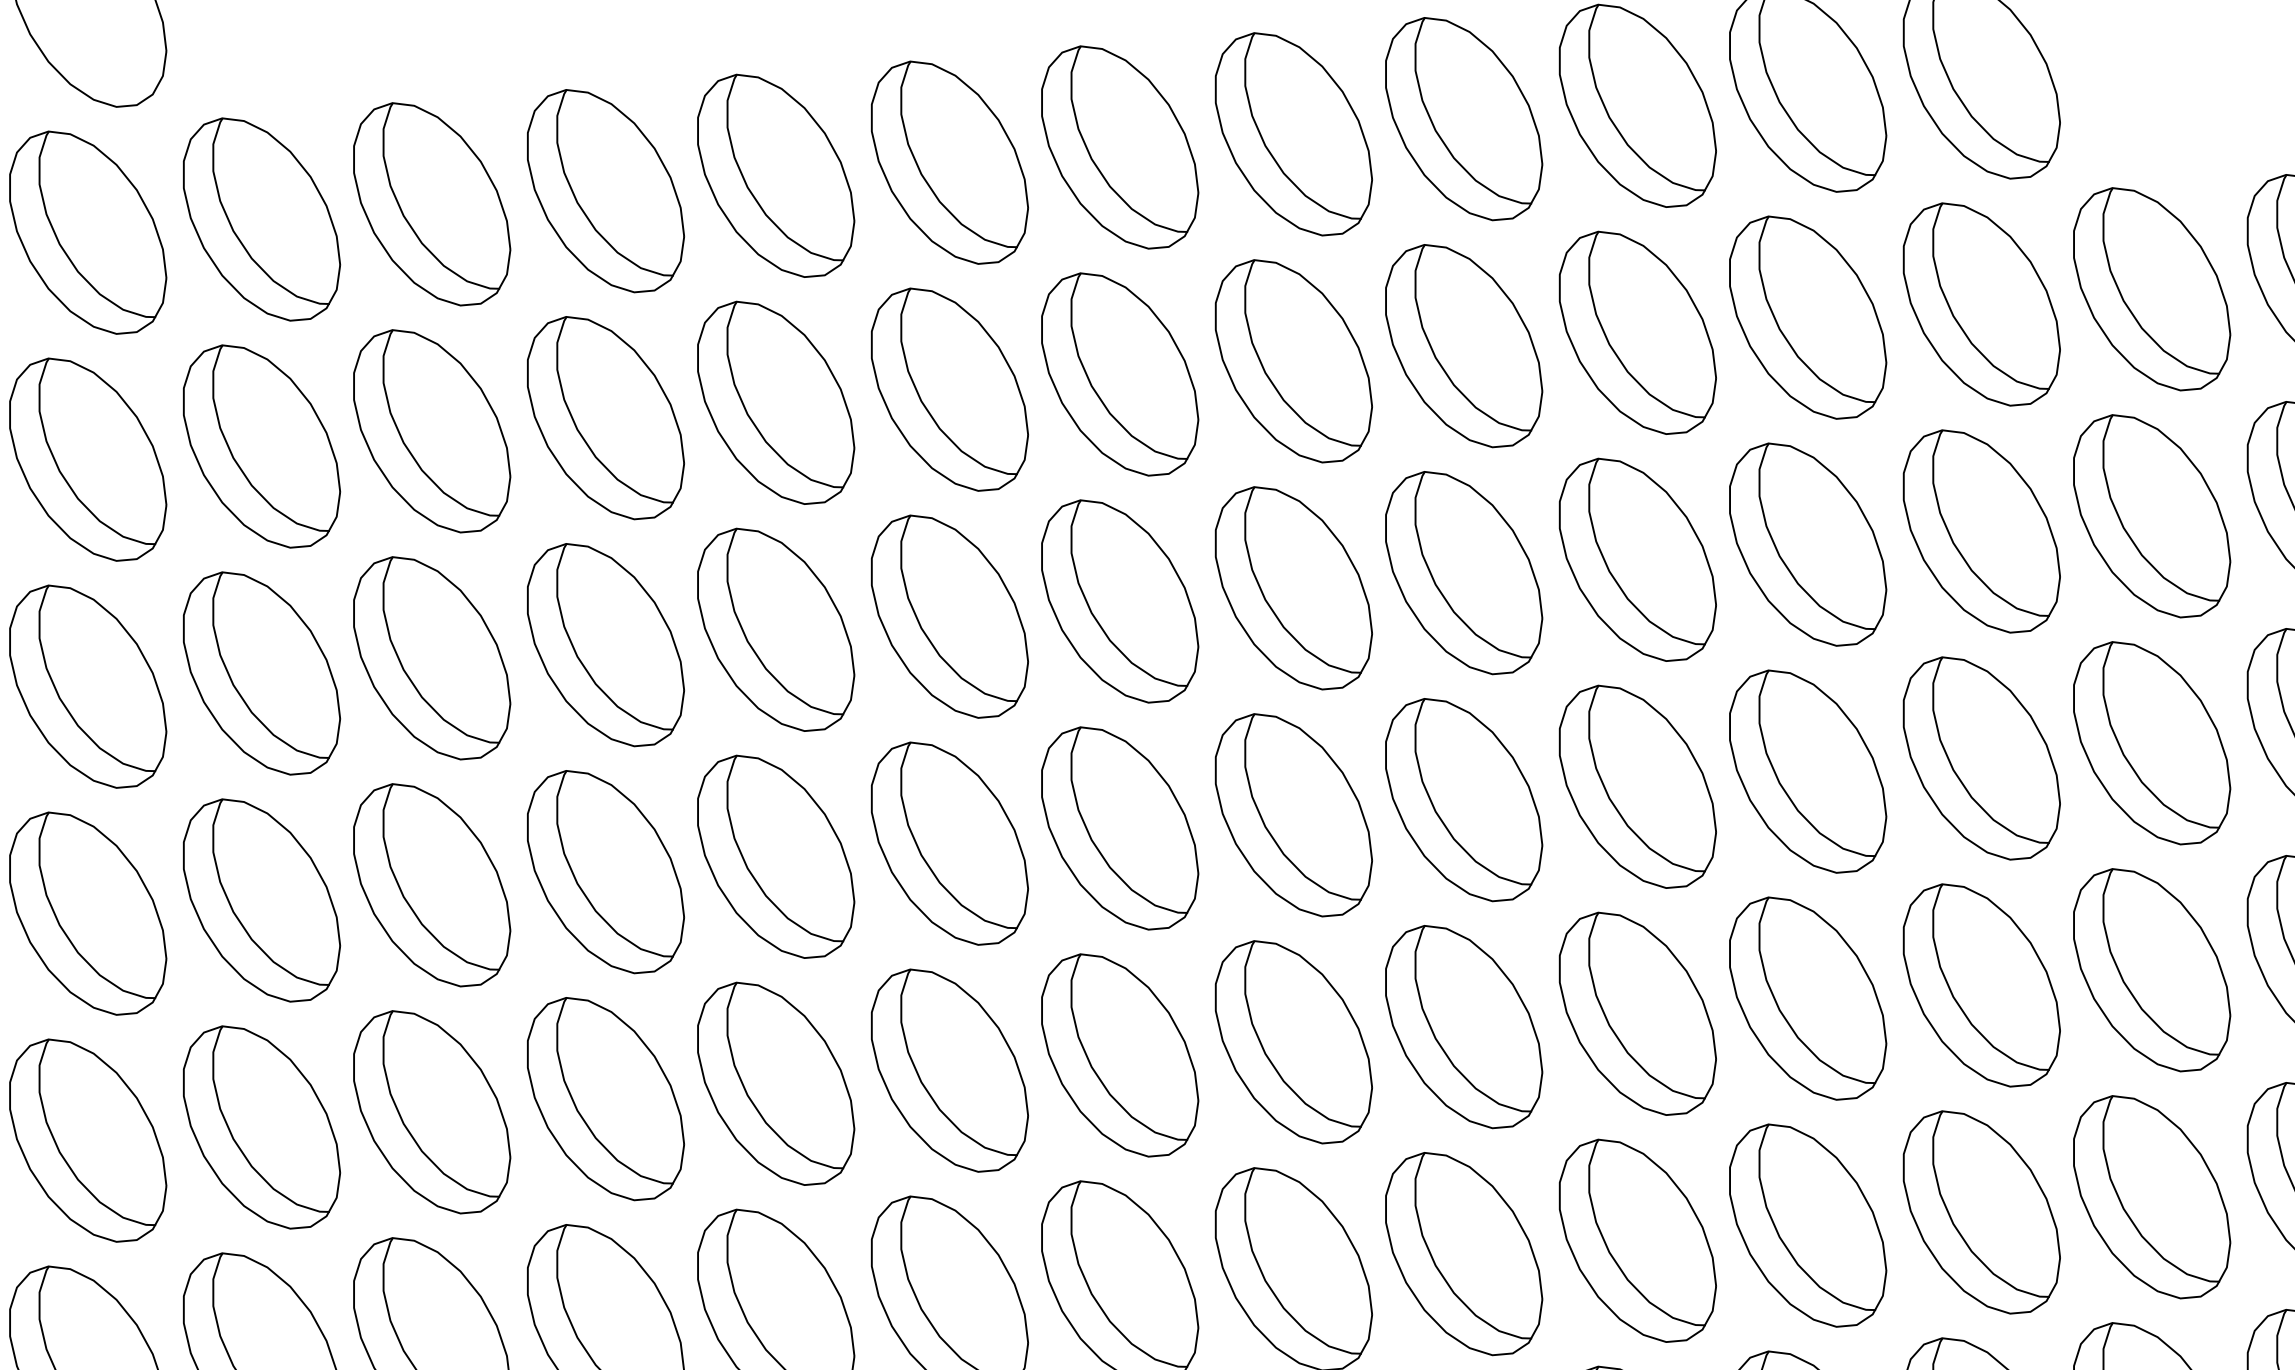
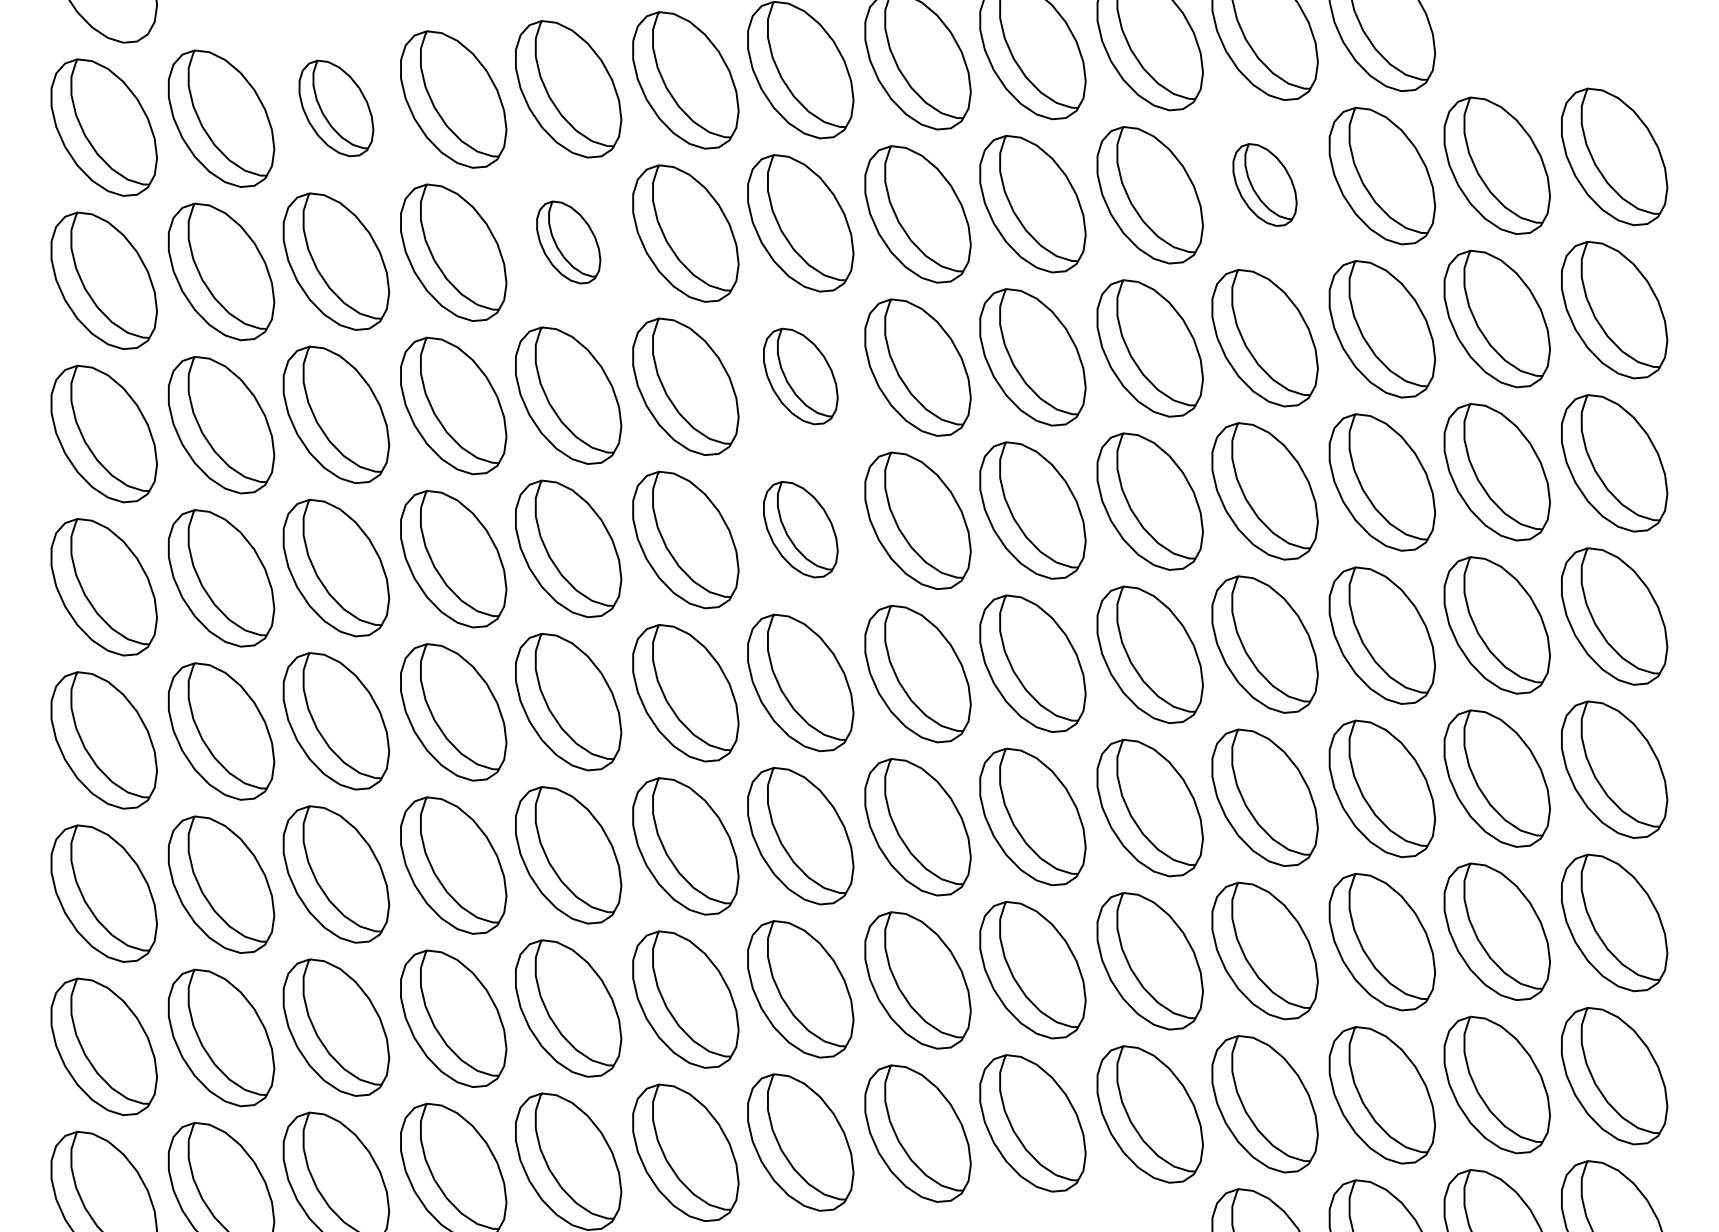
part: (432, 204) -> (336, 108), size x0.7
part: (1807, 316) -> (1264, 184), size x0.6
part: (775, 402) -> (568, 242), size x0.6
part: (1119, 601) -> (800, 376), size x0.7
part: (1119, 828) -> (800, 529), size x0.7

